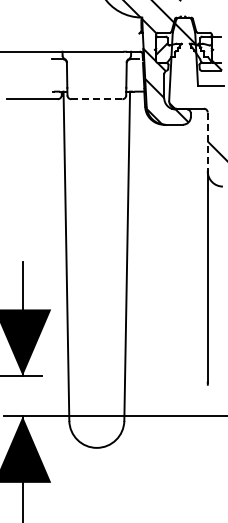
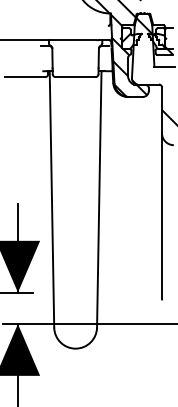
line: (96, 99) -> (75, 77), dashed -> solid
line: (207, 142) -> (161, 110), dashed -> solid

